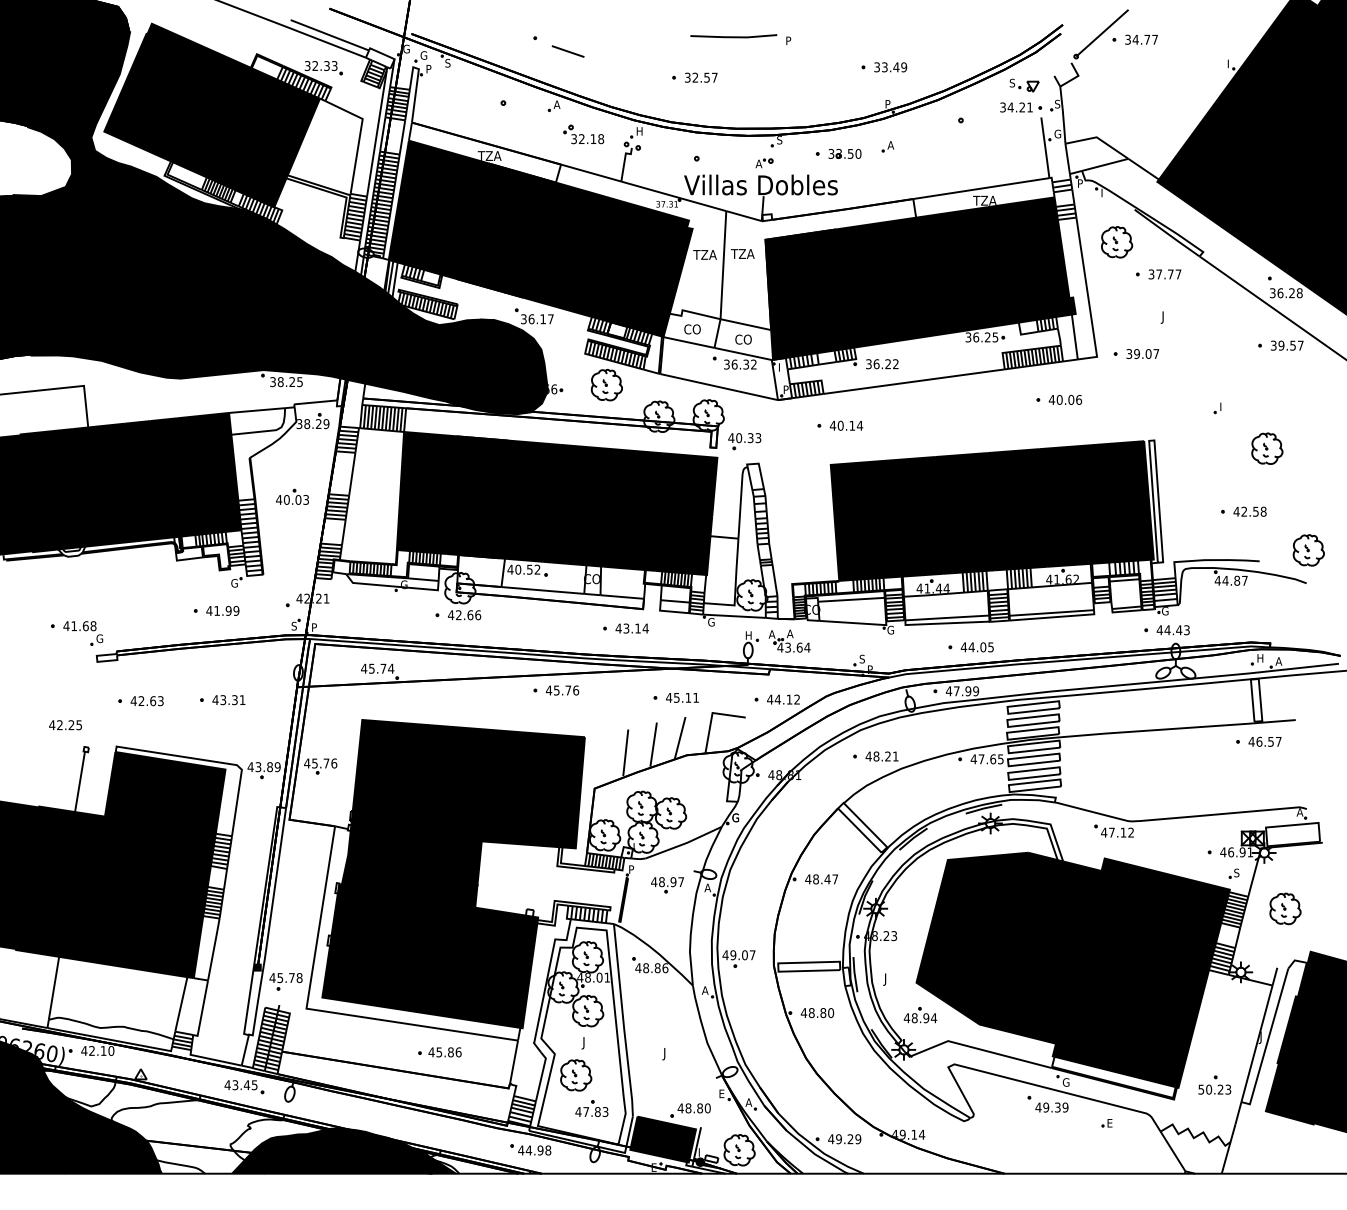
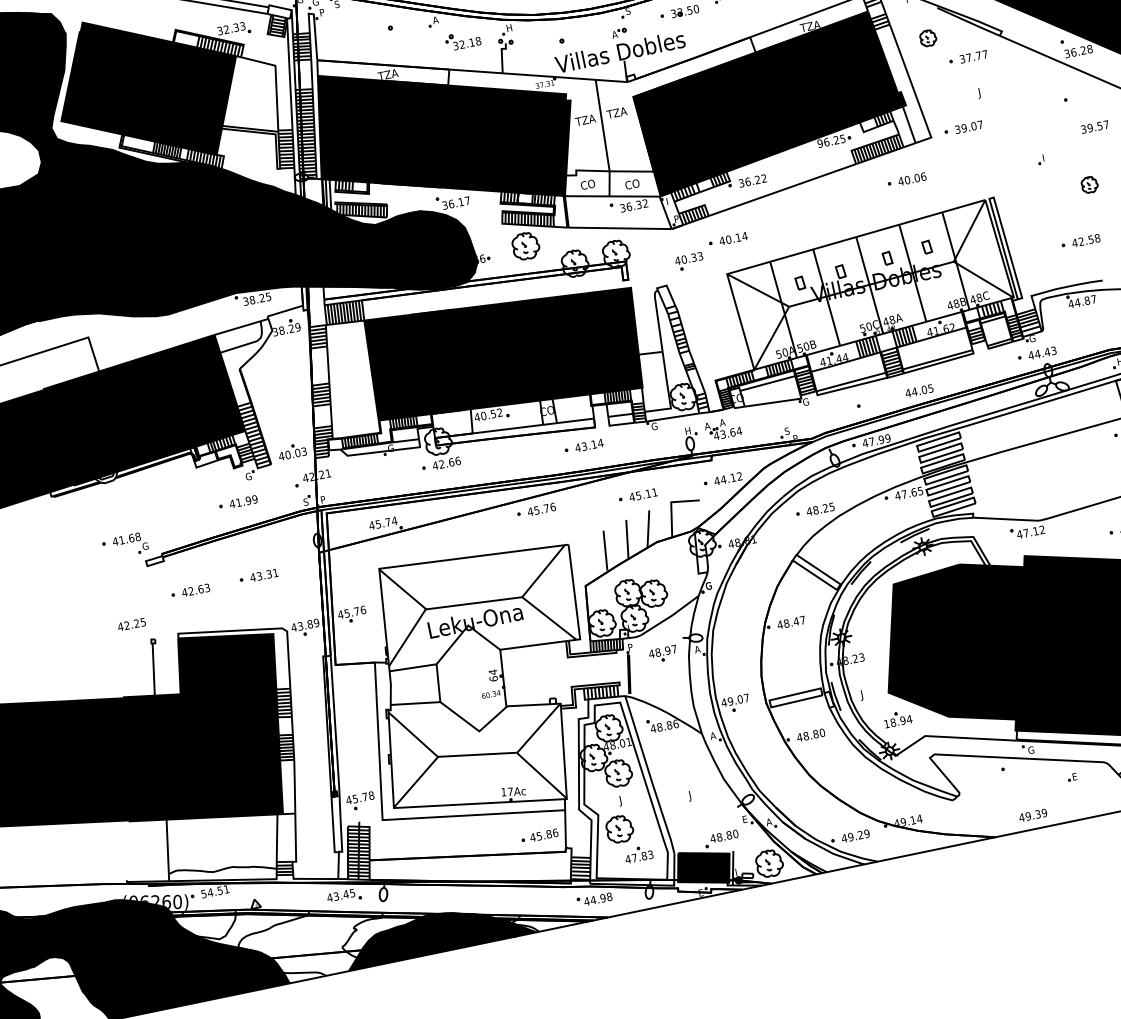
part: (1117, 242) -> (928, 38), size x0.6
text: (968, 337) -> (820, 143), 36.25 -> 96.25
text: (1286, 345) -> (1094, 127), moved
part: (744, 441) -> (689, 261), moved
part: (1267, 448) -> (1089, 184), size x0.6
part: (292, 496) -> (292, 451), moved
fill: (991, 510) -> (869, 284), removed
text: (976, 647) -> (918, 391), moved
text: (895, 756) -> (831, 506), 48.21 -> 48.25
fill: (453, 873) -> (482, 681), removed
text: (906, 1018) -> (886, 724), 48.94 -> 18.94
text: (97, 1050) -> (214, 891), 42.10 -> 54.51
part: (439, 1052) -> (539, 836), moved
text: (1051, 1107) -> (1032, 815), moved

